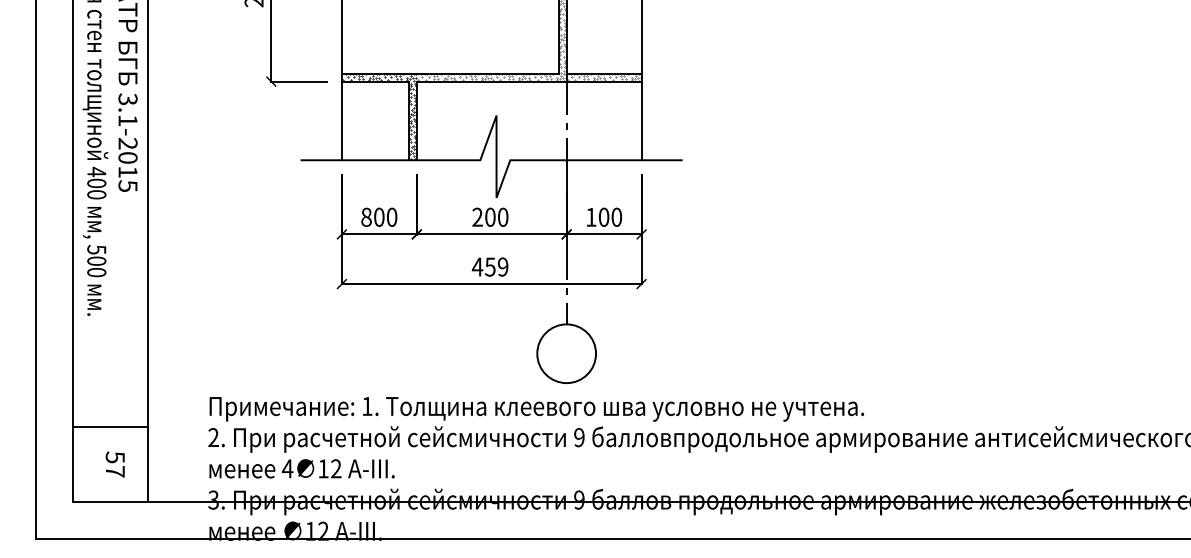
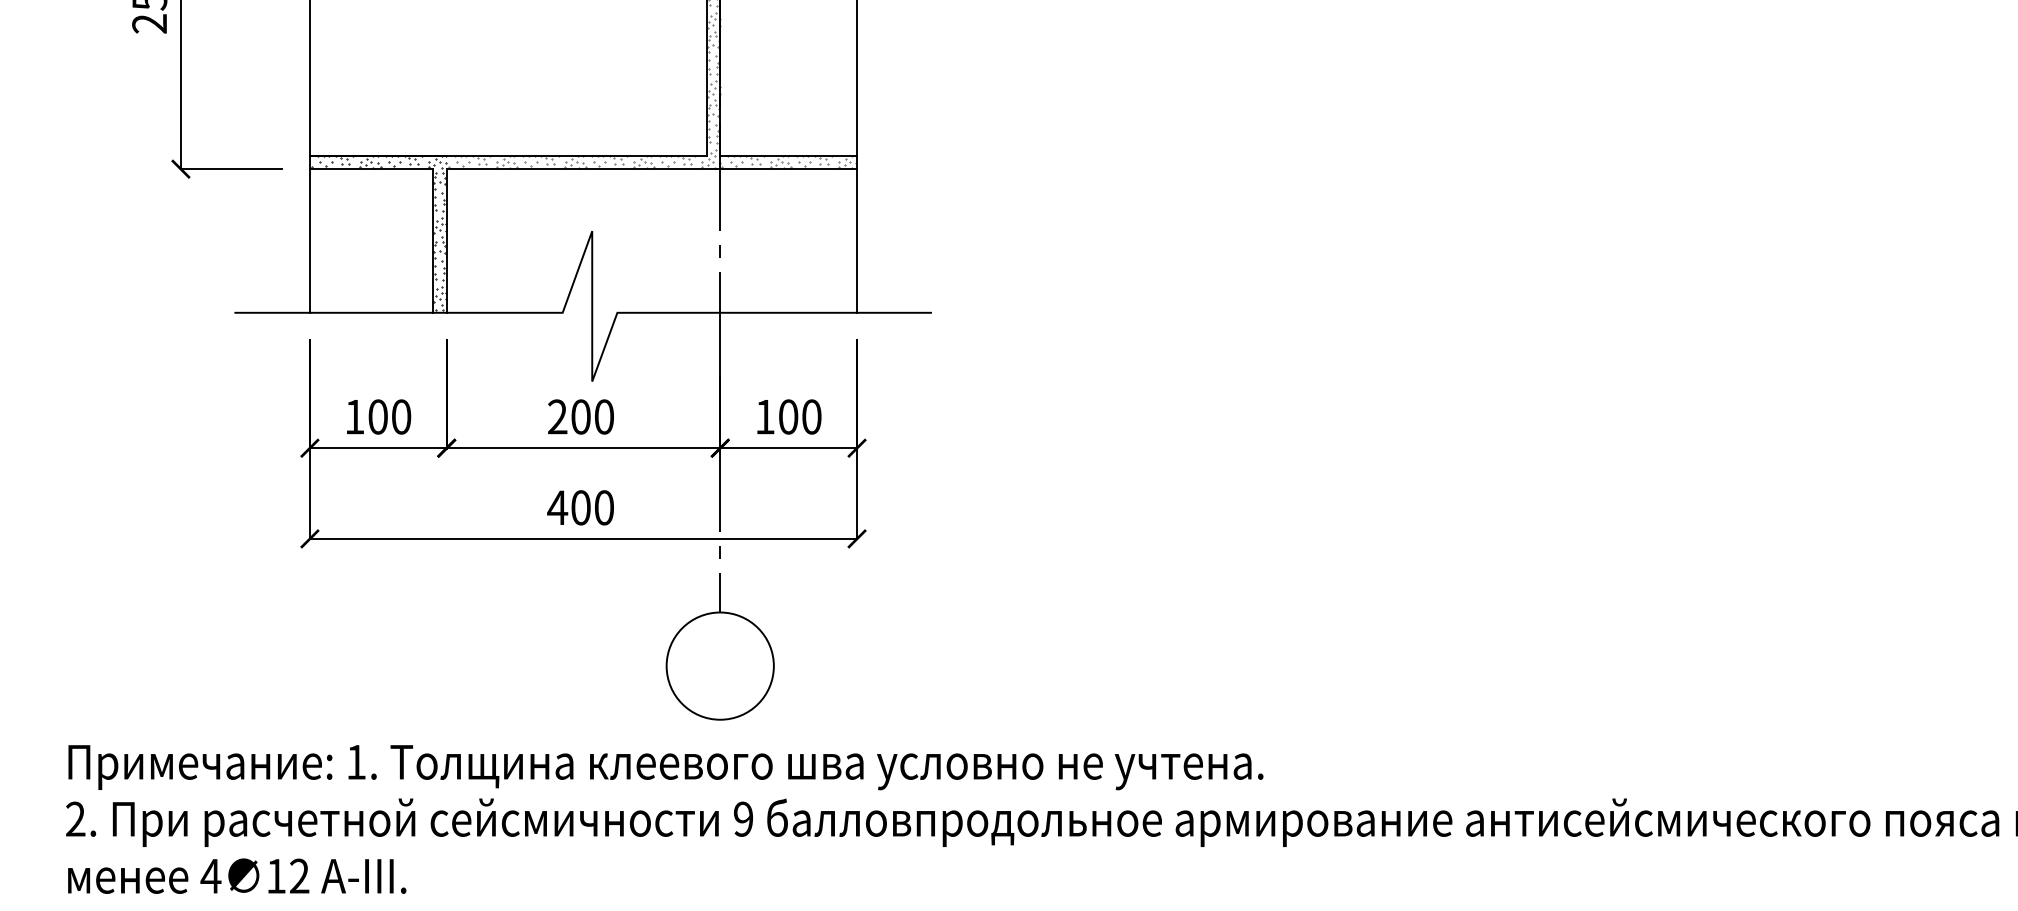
text: (366, 216) -> (354, 415), 800 -> 100
text: (496, 266) -> (592, 506), 459 -> 400

